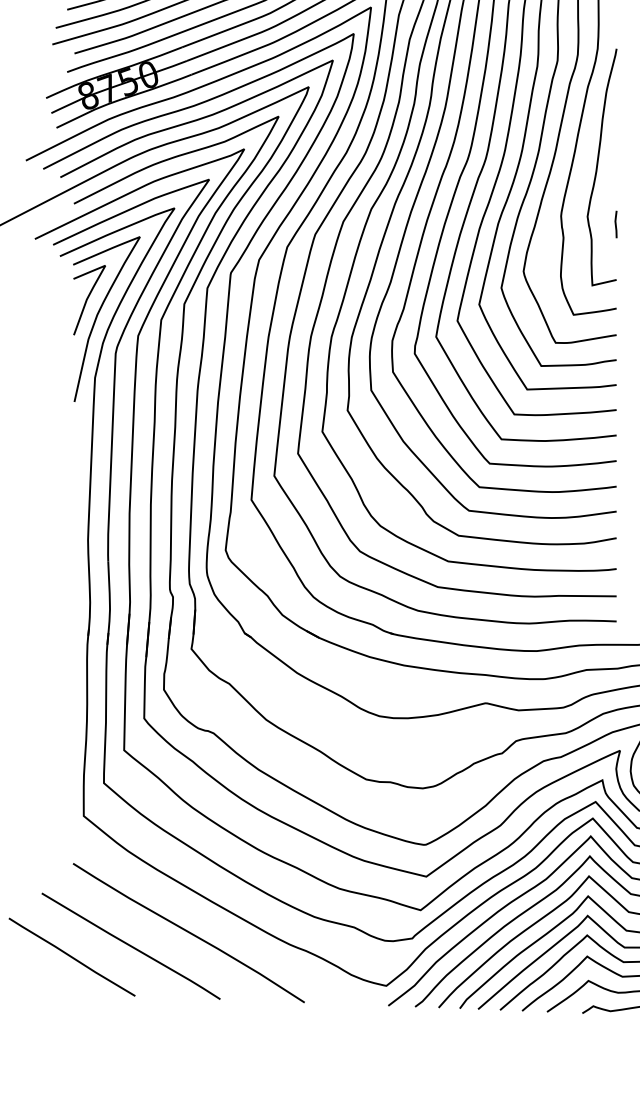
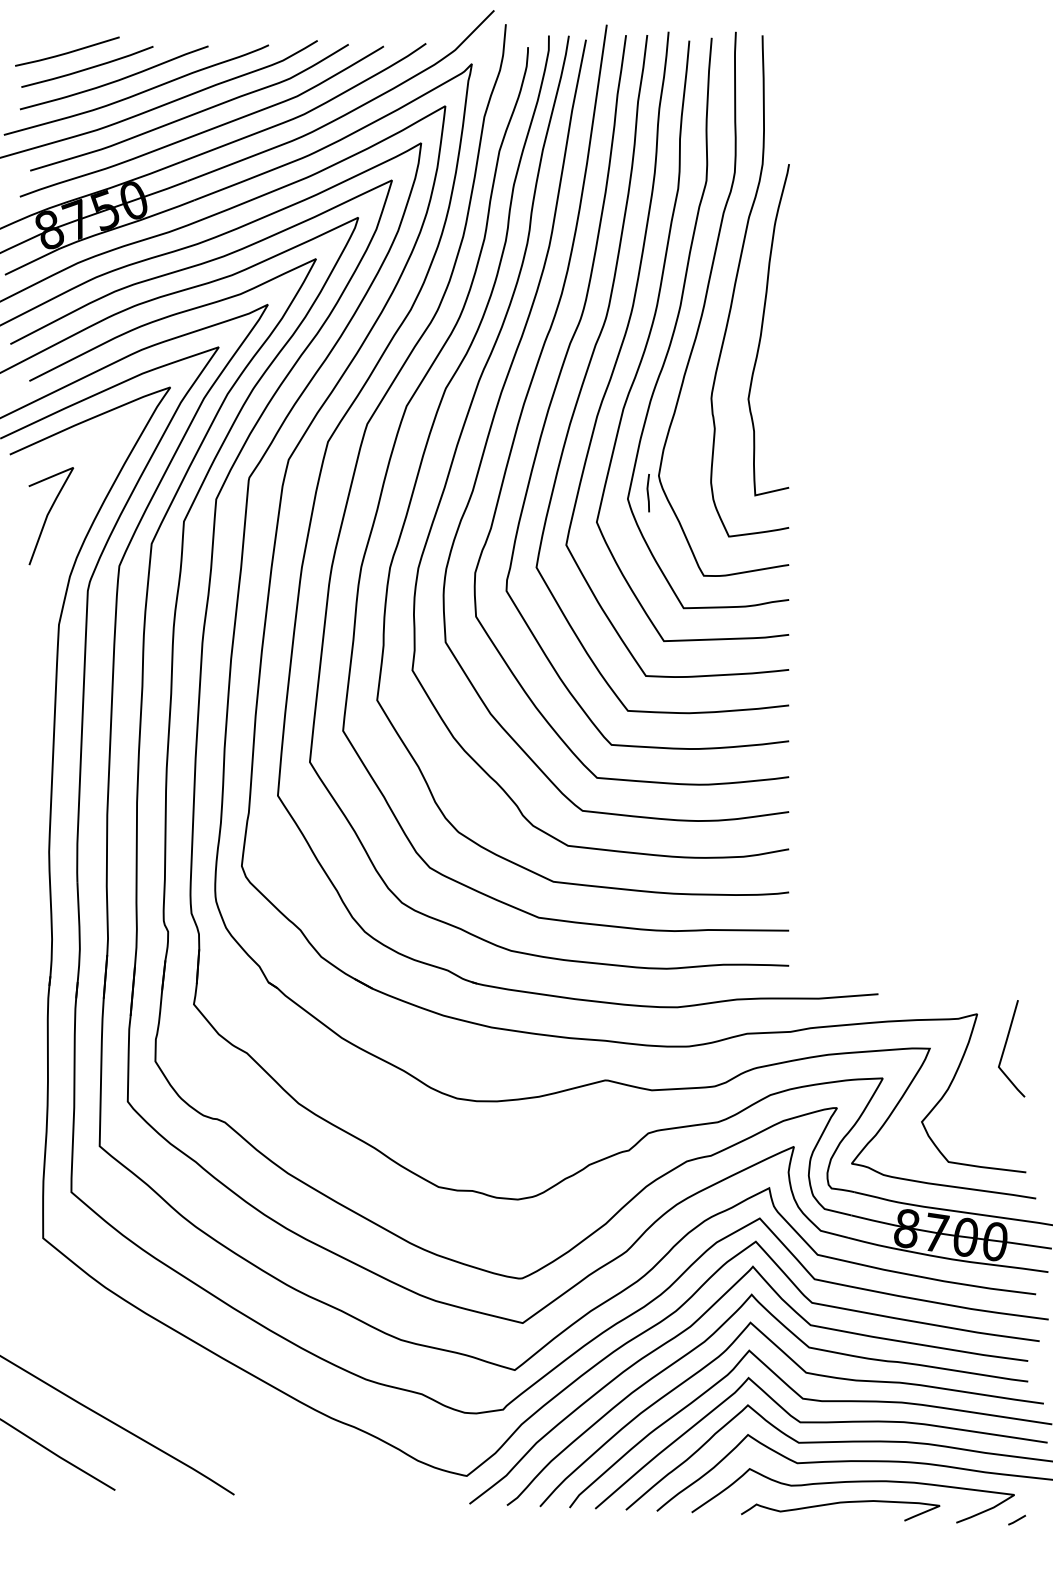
curve: (615, 224) -> (647, 493), moved
curve: (97, 316) -> (62, 539), removed
curve: (189, 932) -> (190, 1401), removed

